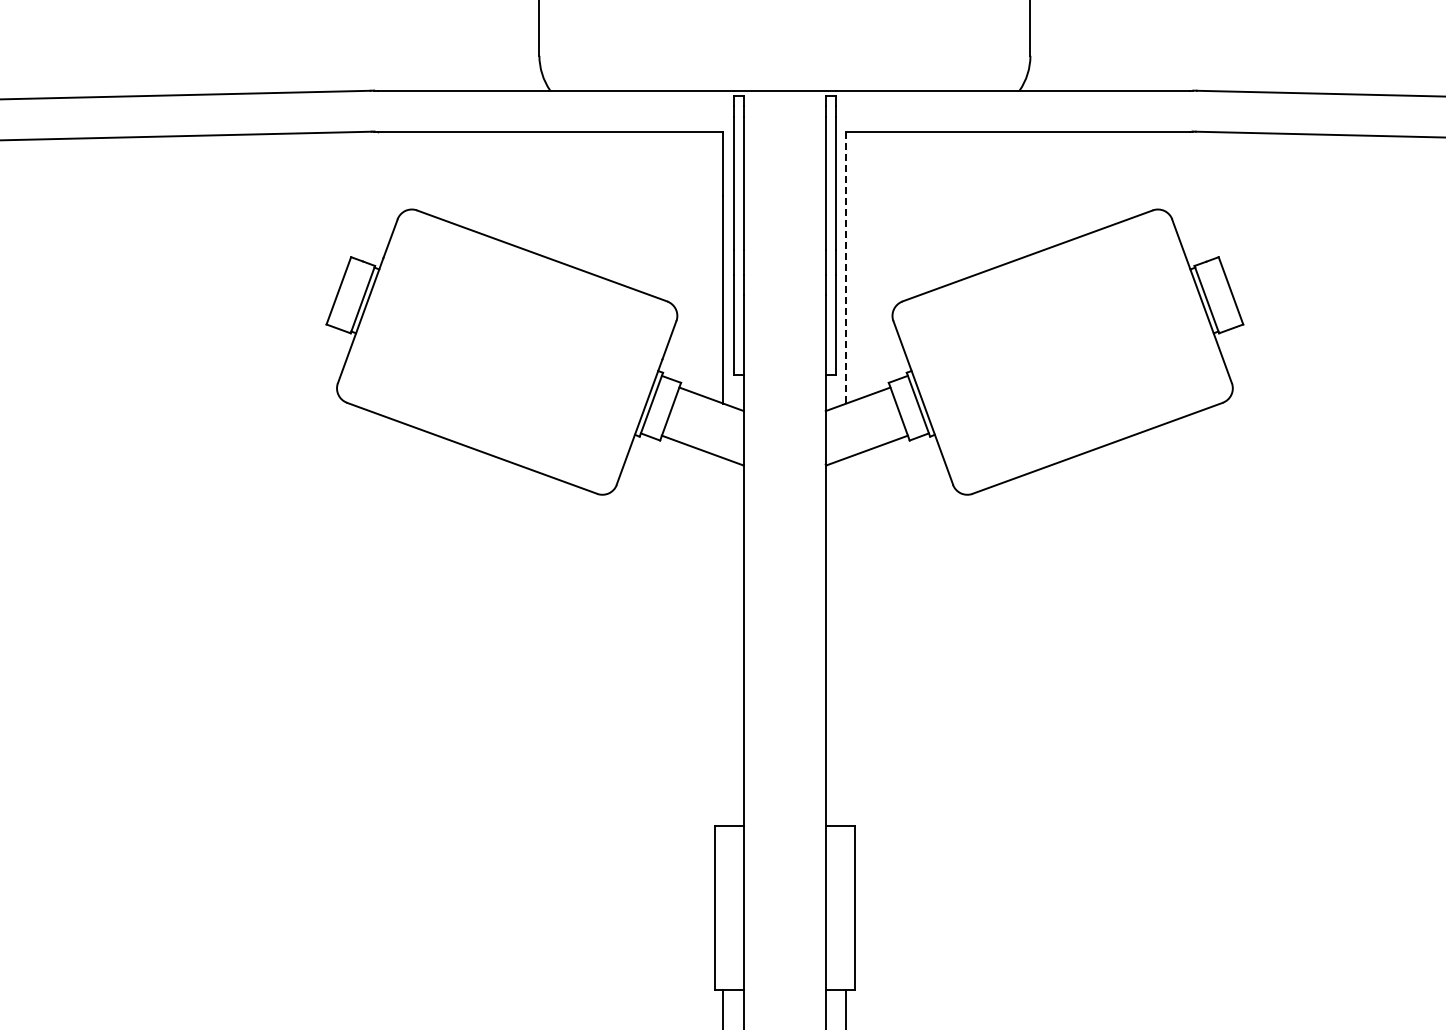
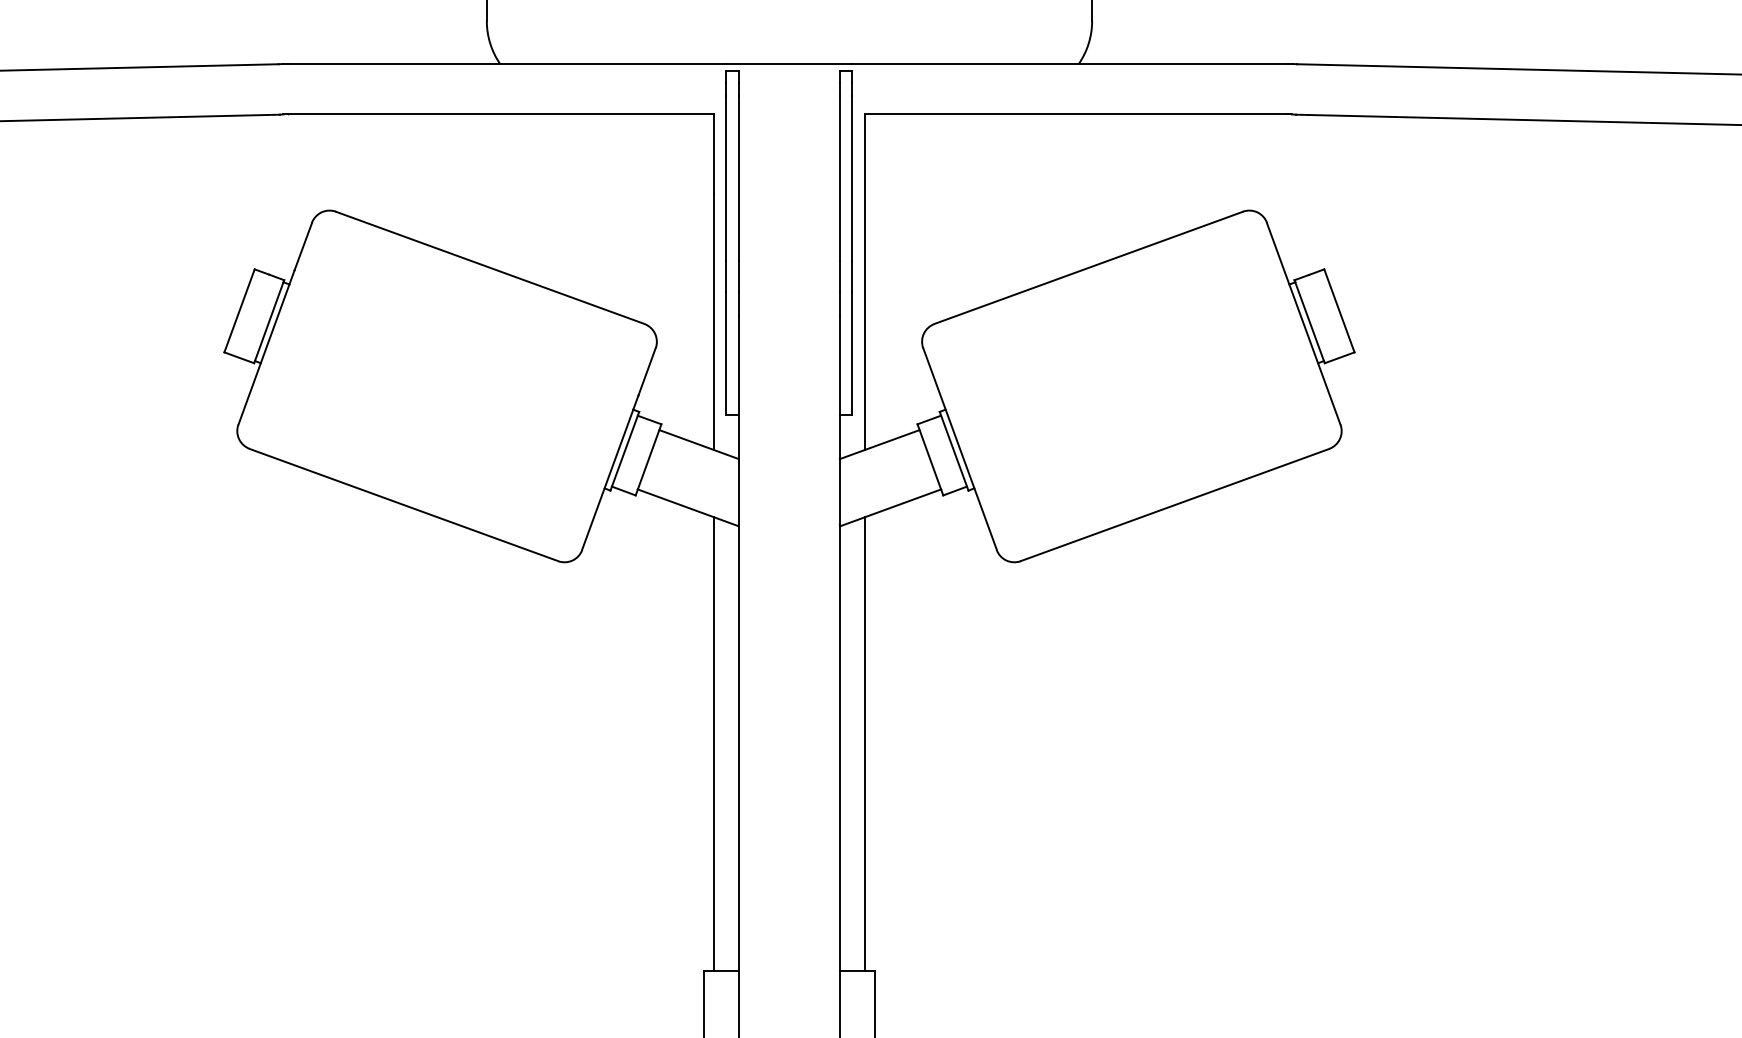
line: (846, 268) -> (865, 283), dashed -> solid
line: (723, 642) -> (713, 744), added
line: (846, 642) -> (865, 744), added

